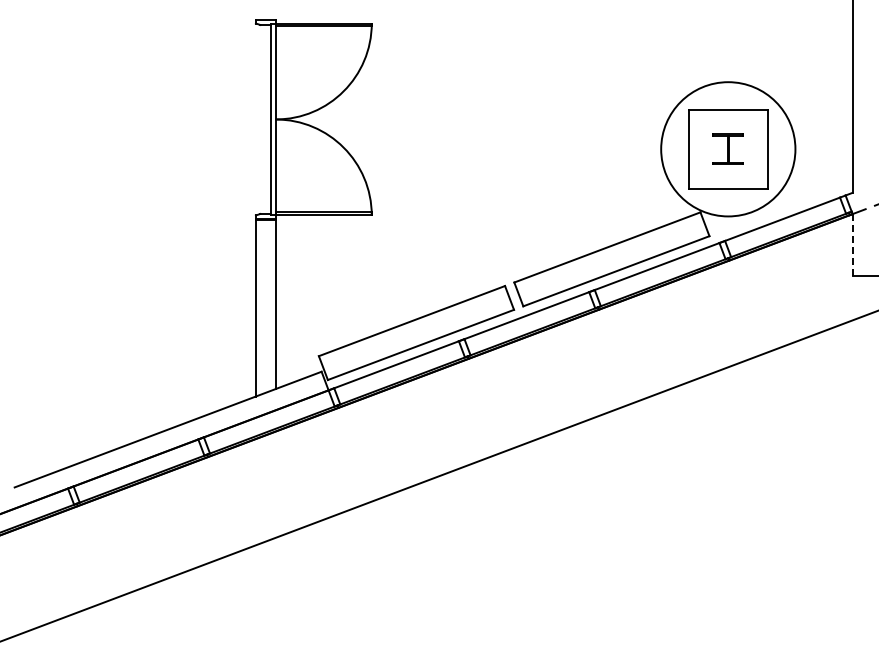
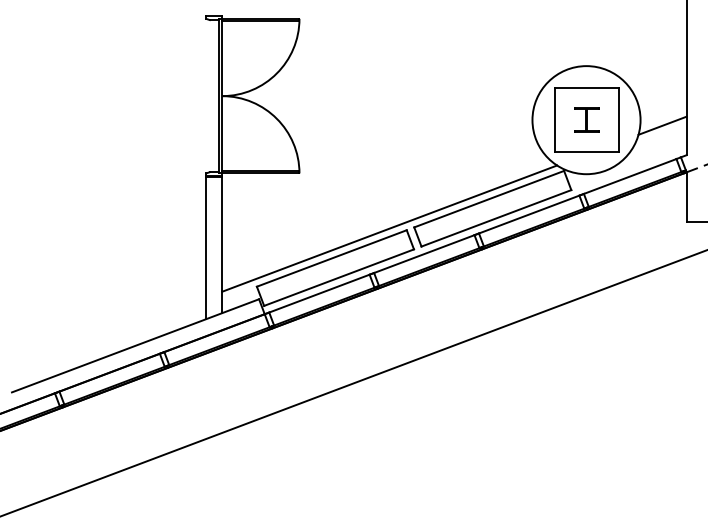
line: (822, 156) -> (662, 125), added
line: (852, 245) -> (686, 197), dashed -> solid
line: (483, 283) -> (389, 228), added

